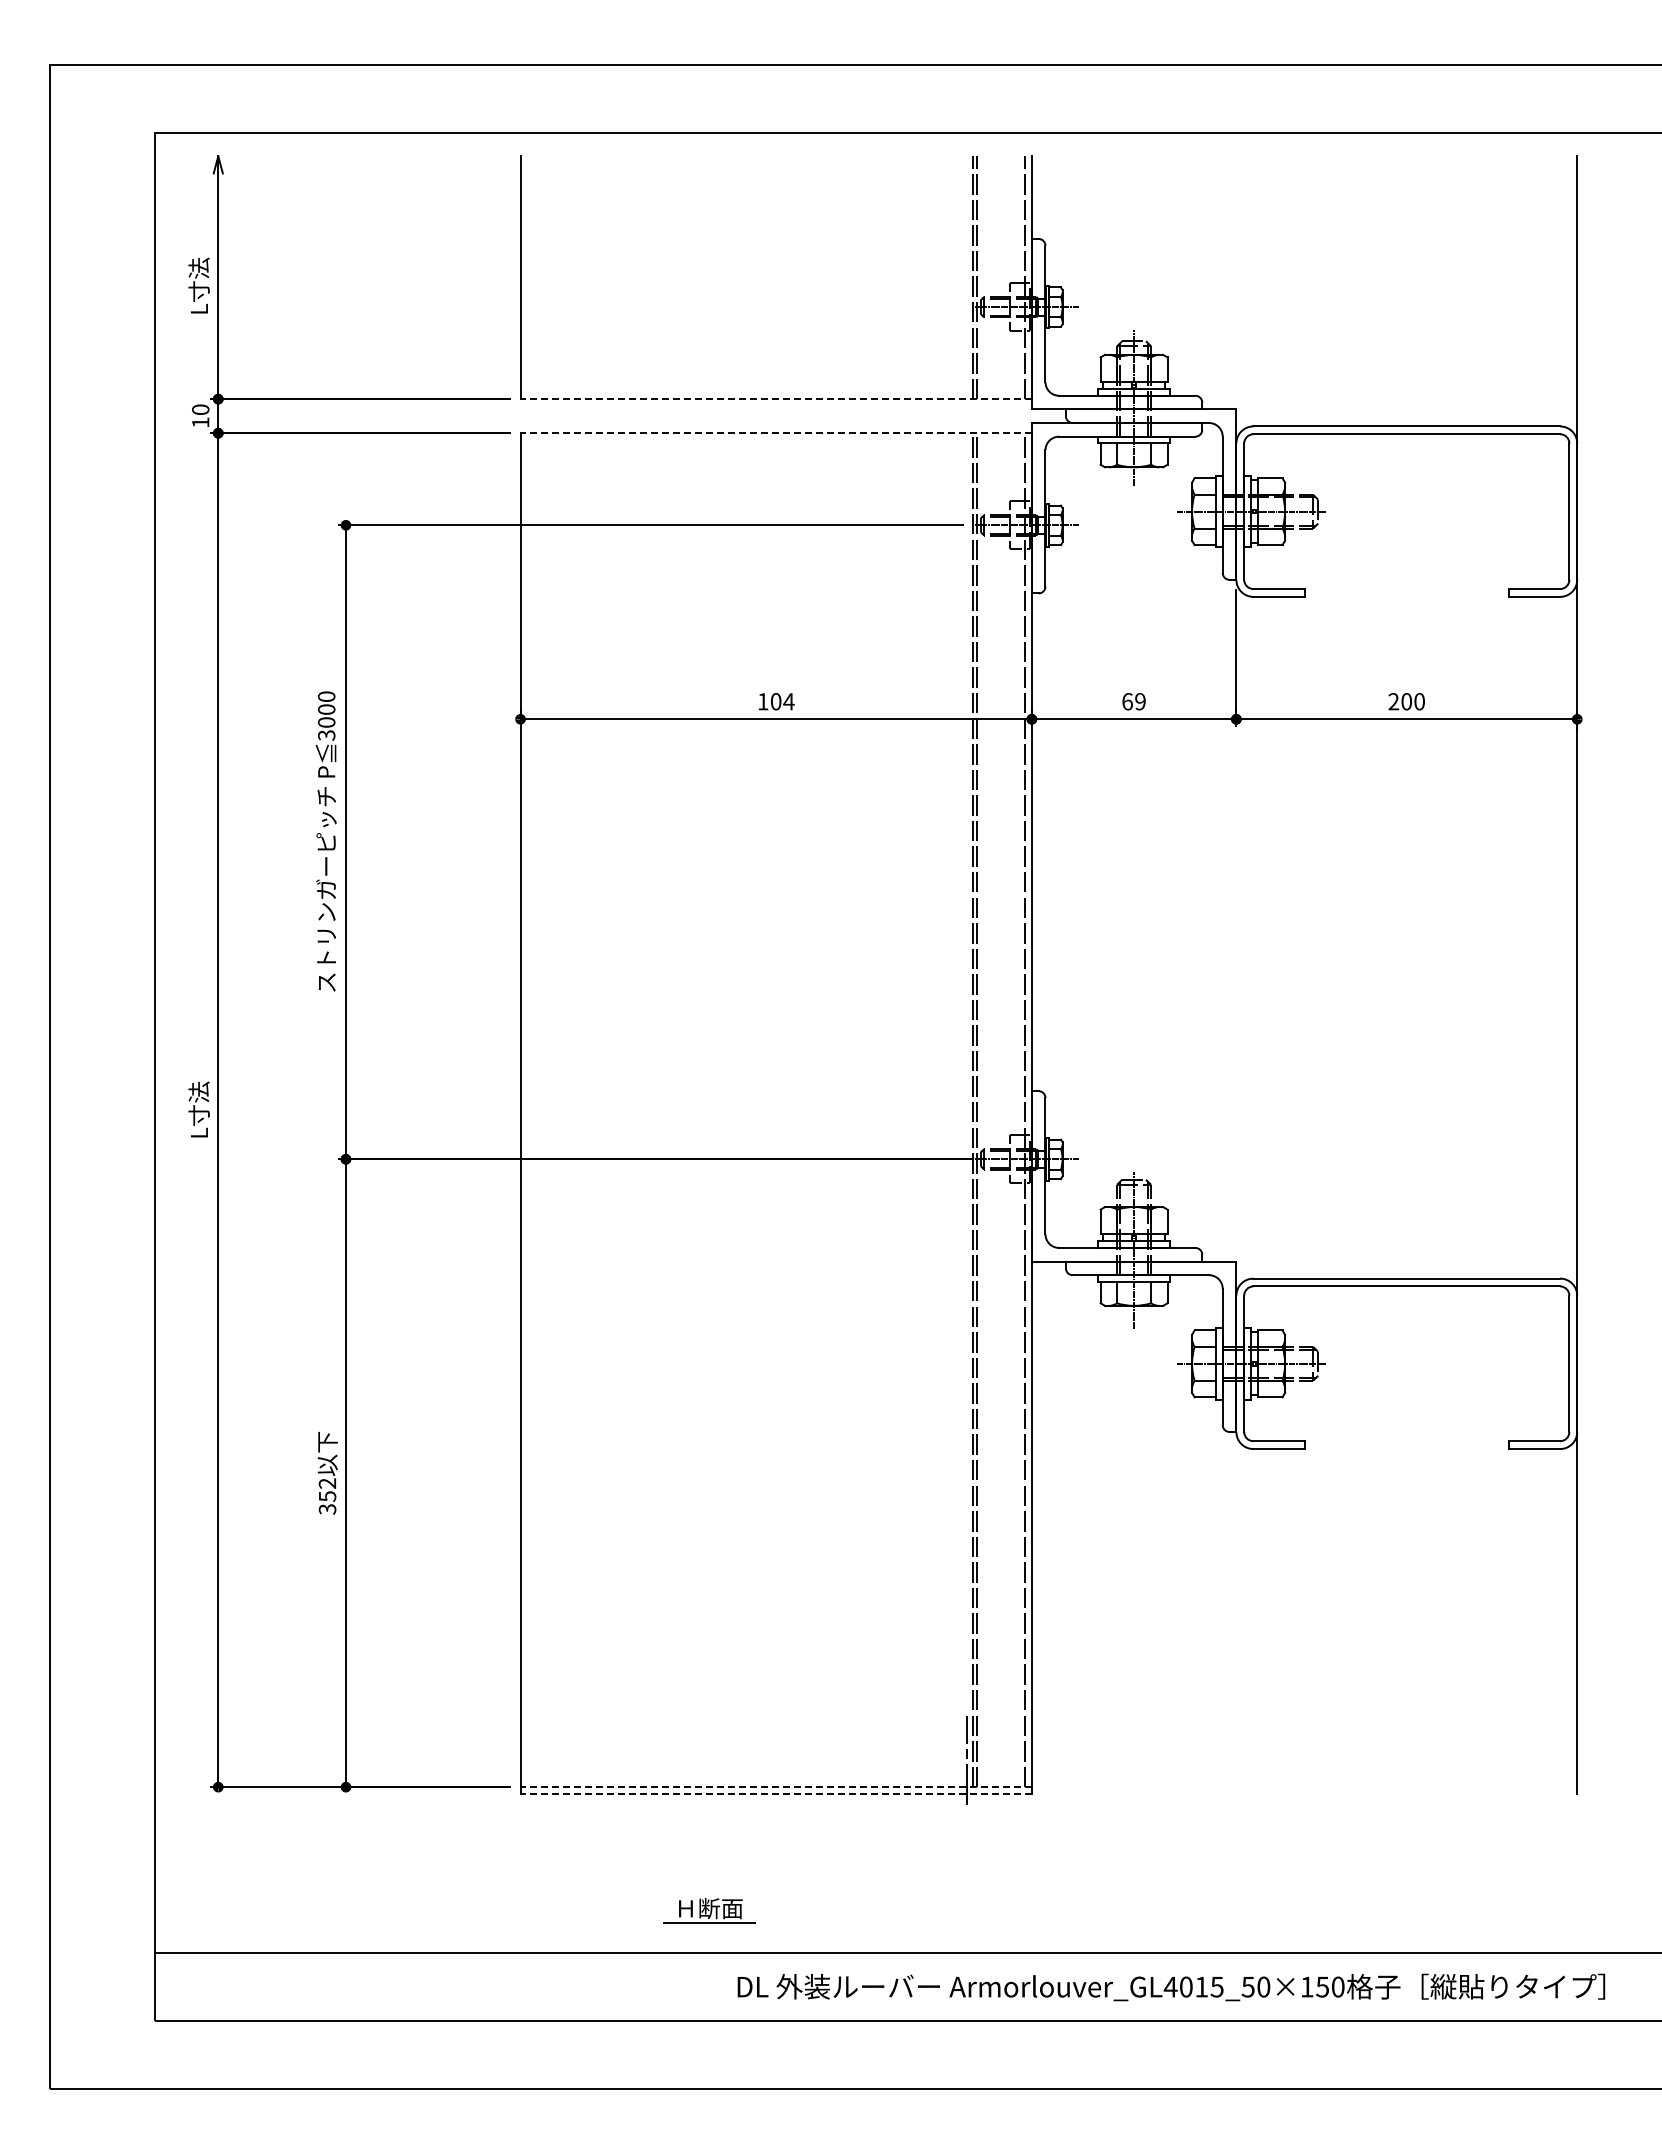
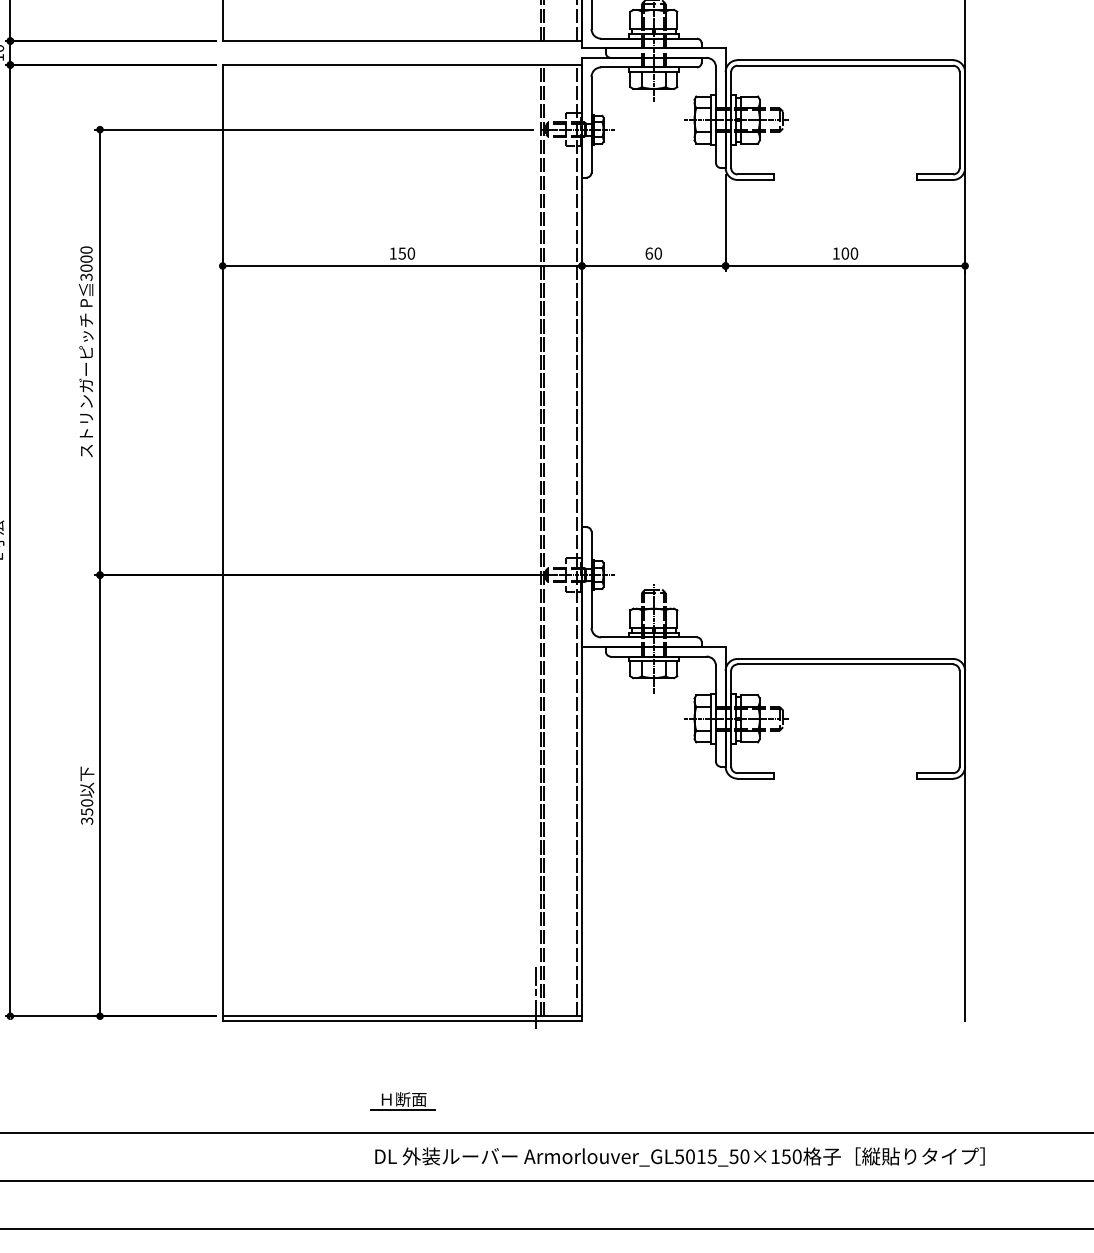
line: (776, 399) -> (402, 41), dashed -> solid
line: (776, 433) -> (402, 65), dashed -> solid
text: (782, 701) -> (406, 253), 104 -> 150
text: (1140, 701) -> (658, 253), 69 -> 60
text: (1393, 701) -> (836, 253), 200 -> 100
text: (327, 1483) -> (87, 802), 352 -> 350
line: (776, 1787) -> (402, 1016), dashed -> solid
line: (776, 1794) -> (402, 1021), dashed -> solid
part: (709, 1910) -> (403, 1100), moved
text: (1170, 1986) -> (679, 1156), Armorlouver_GL4015_50×150 -> Armorlouver_GL5015_50×150

